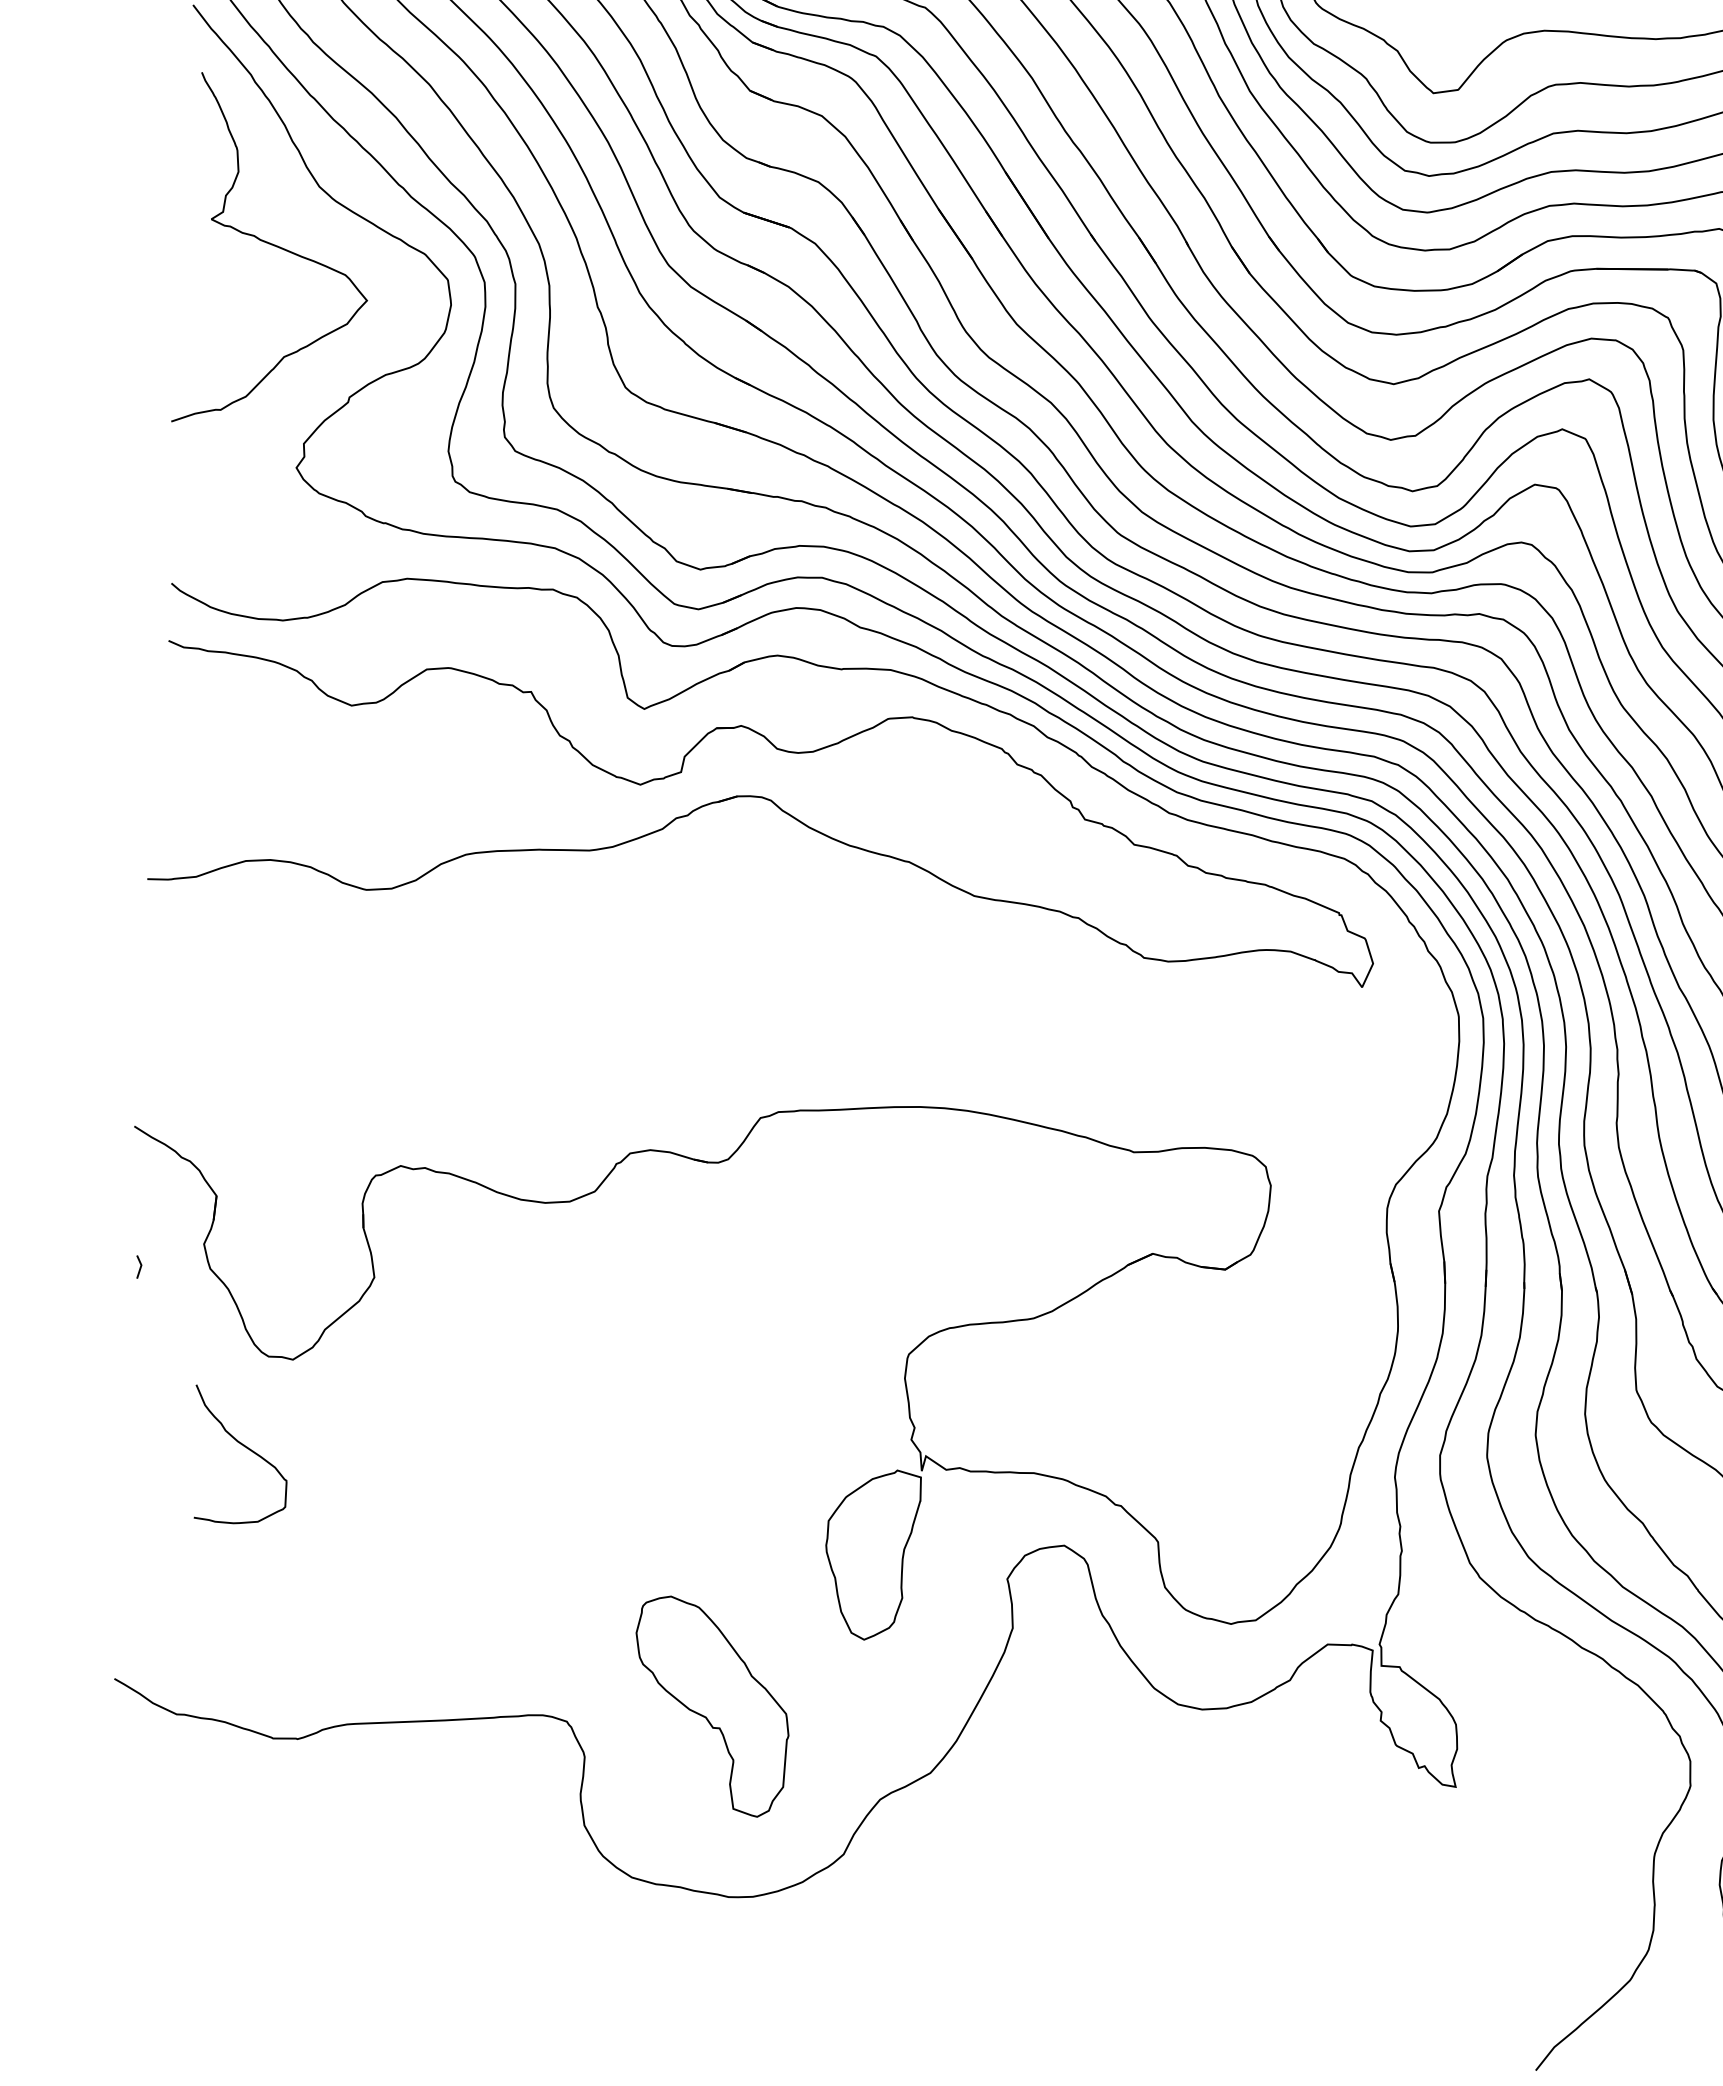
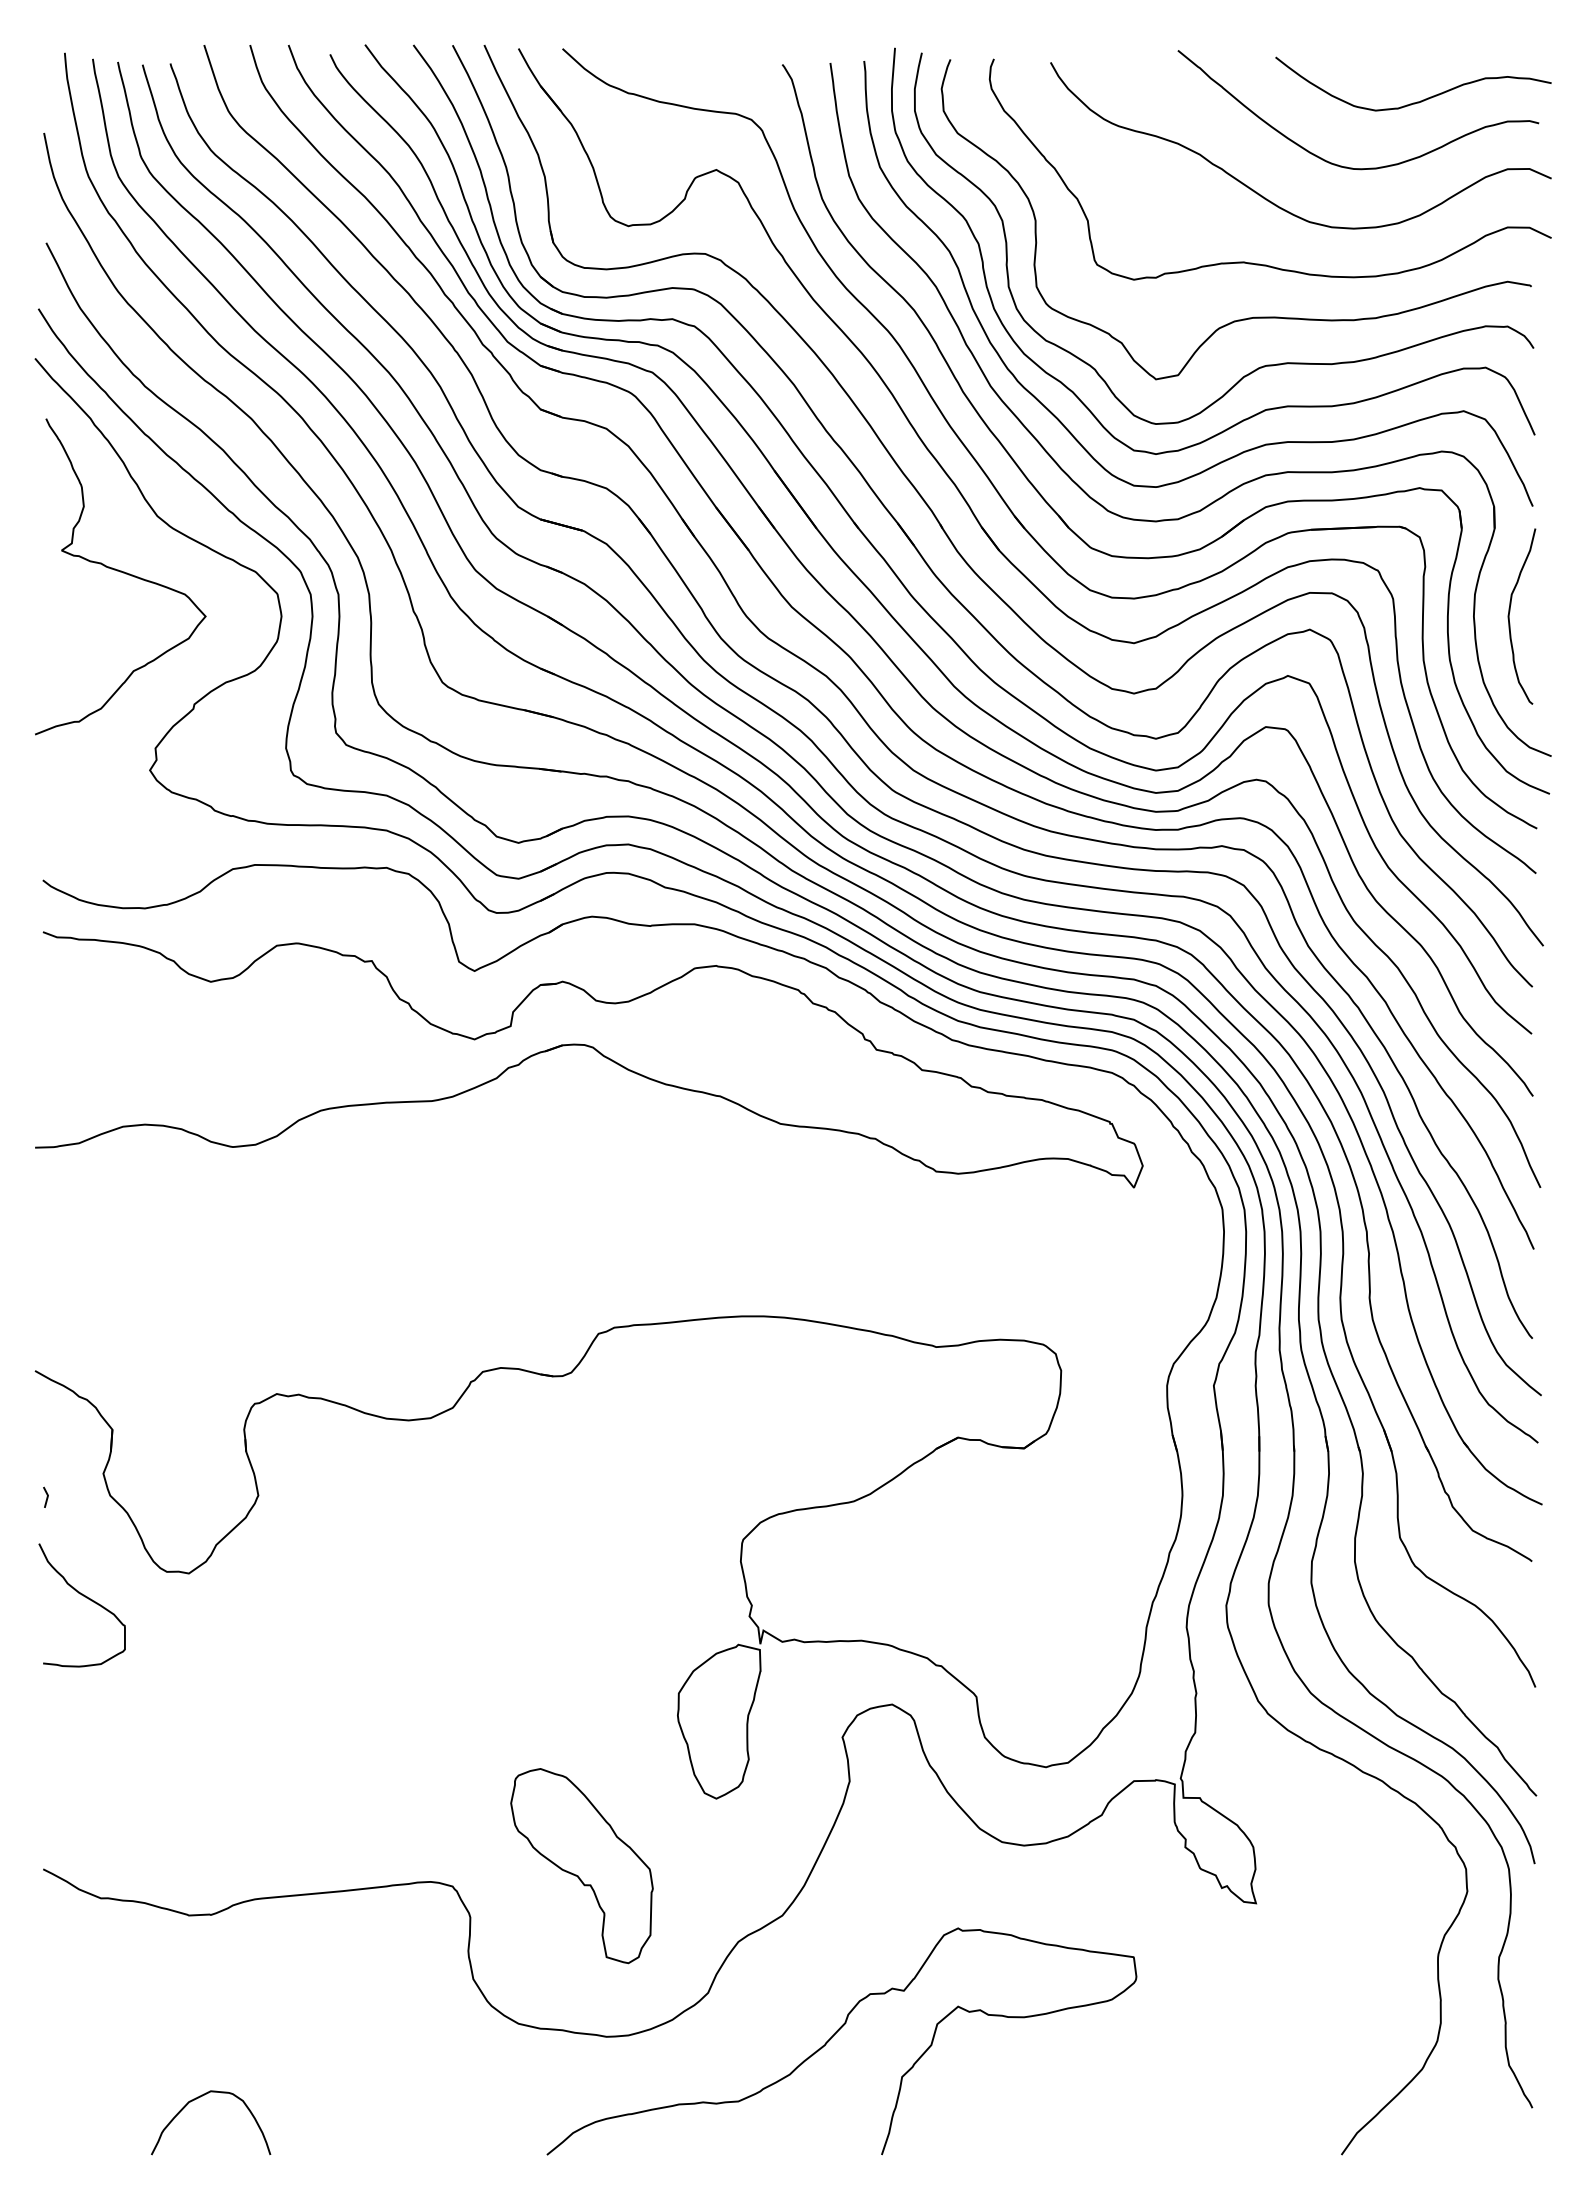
curve: (245, 1448) -> (86, 1598), moved
curve: (982, 1907) -> (835, 2034), added
curve: (273, 1941) -> (198, 2098), added

